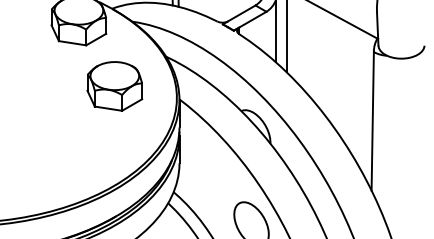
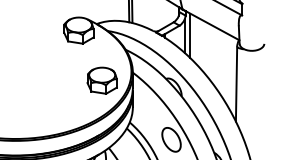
part: (113, 85) -> (101, 80), moved

